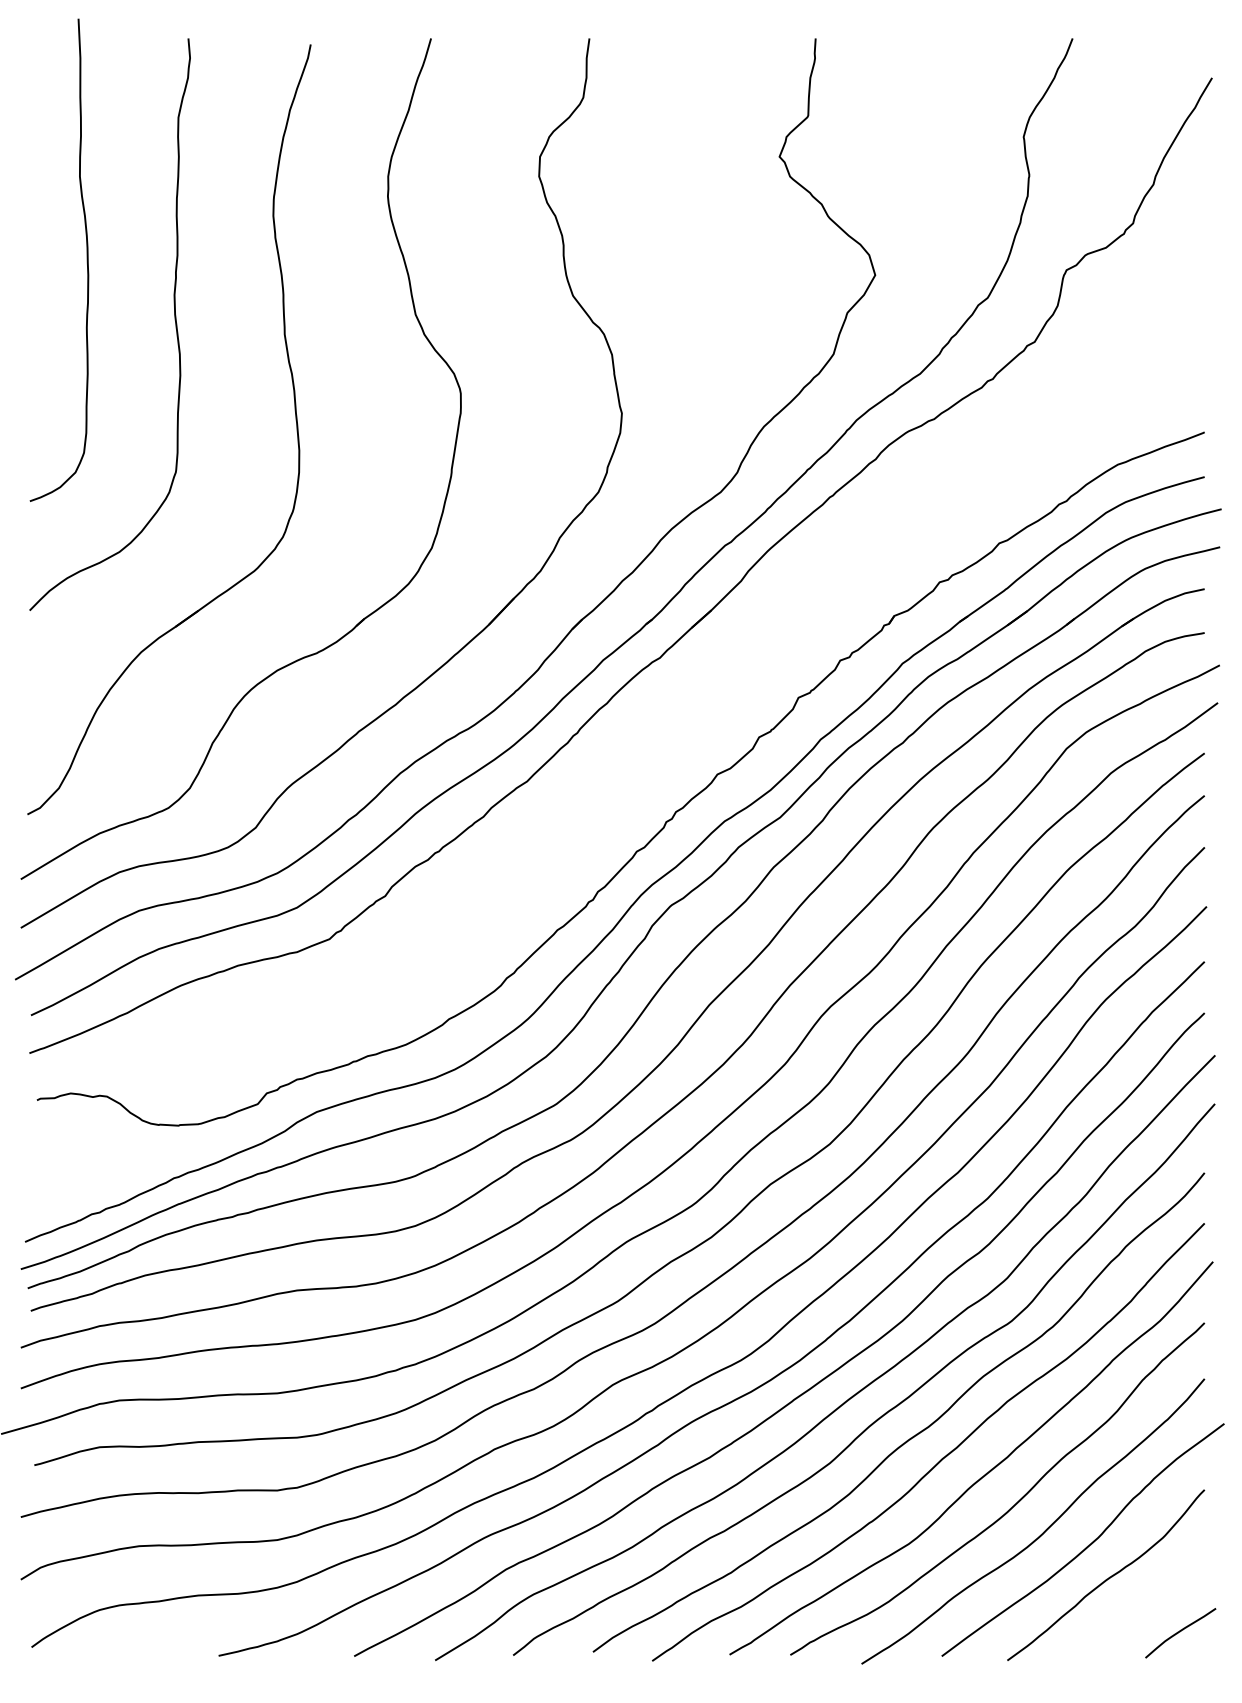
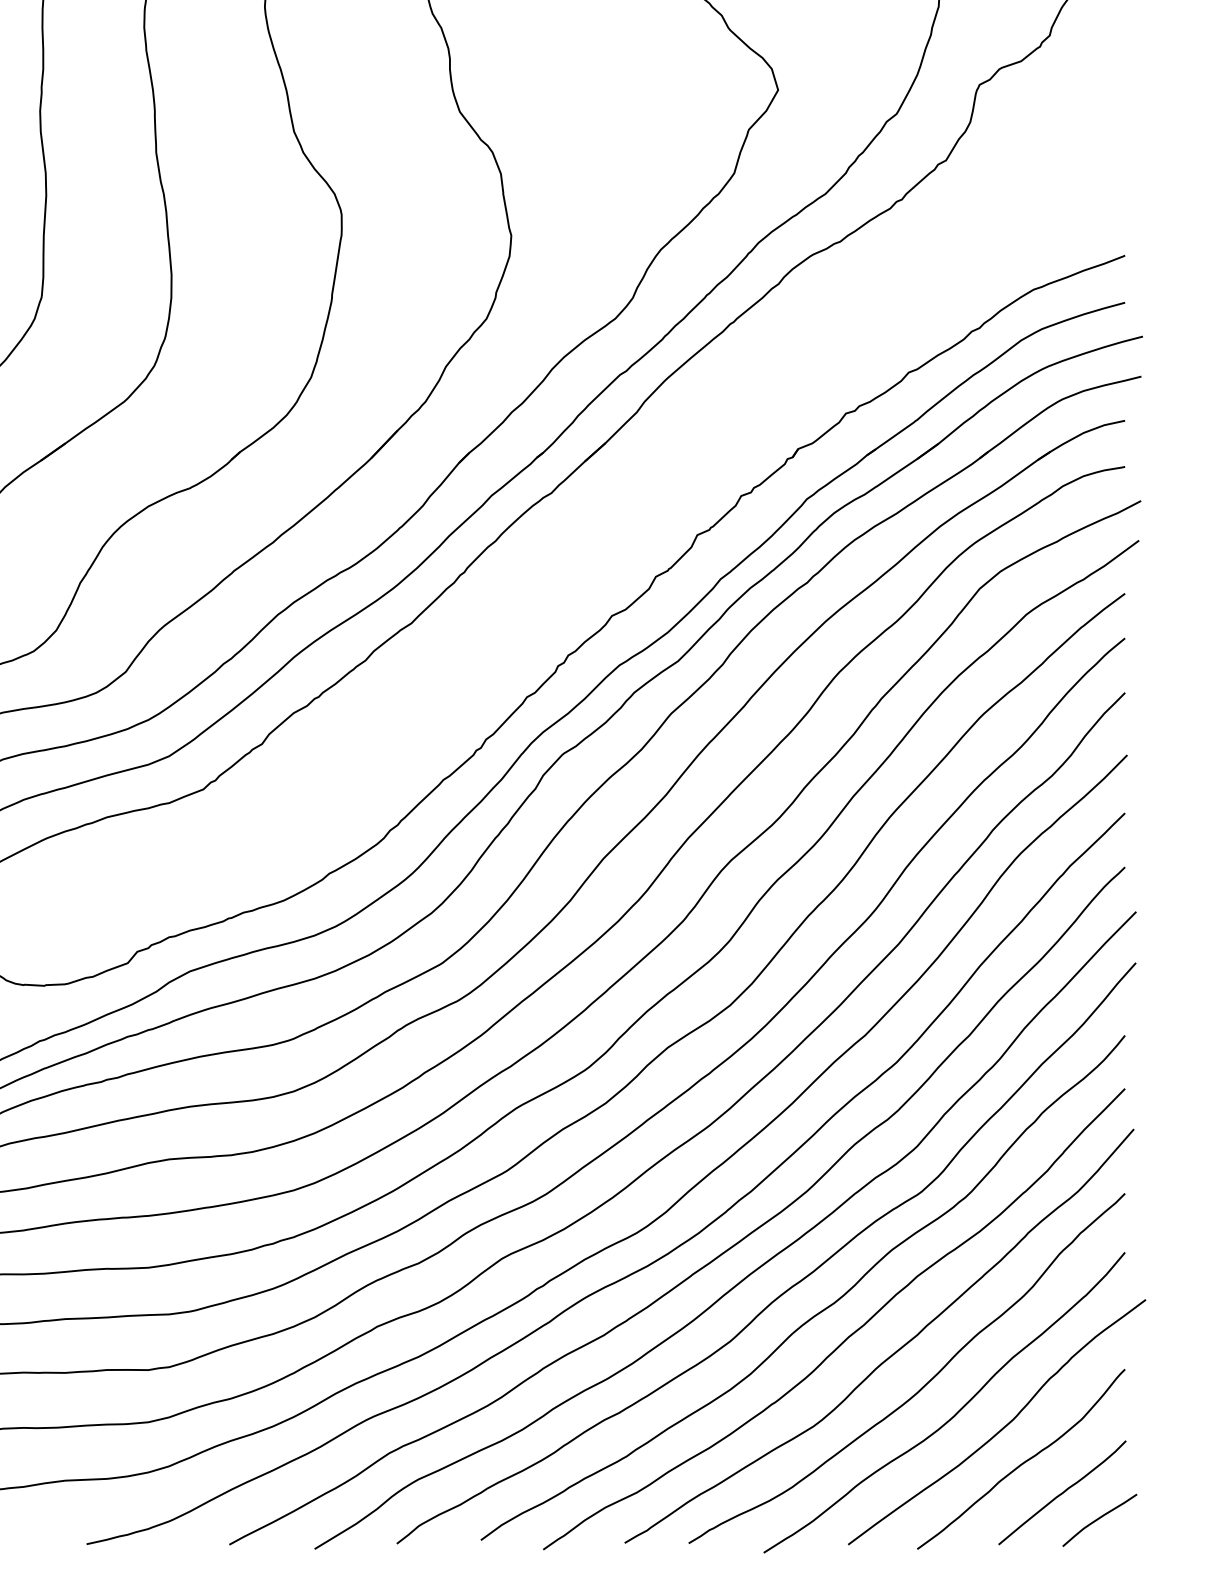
curve: (1145, 1606) -> (1062, 1492), added

